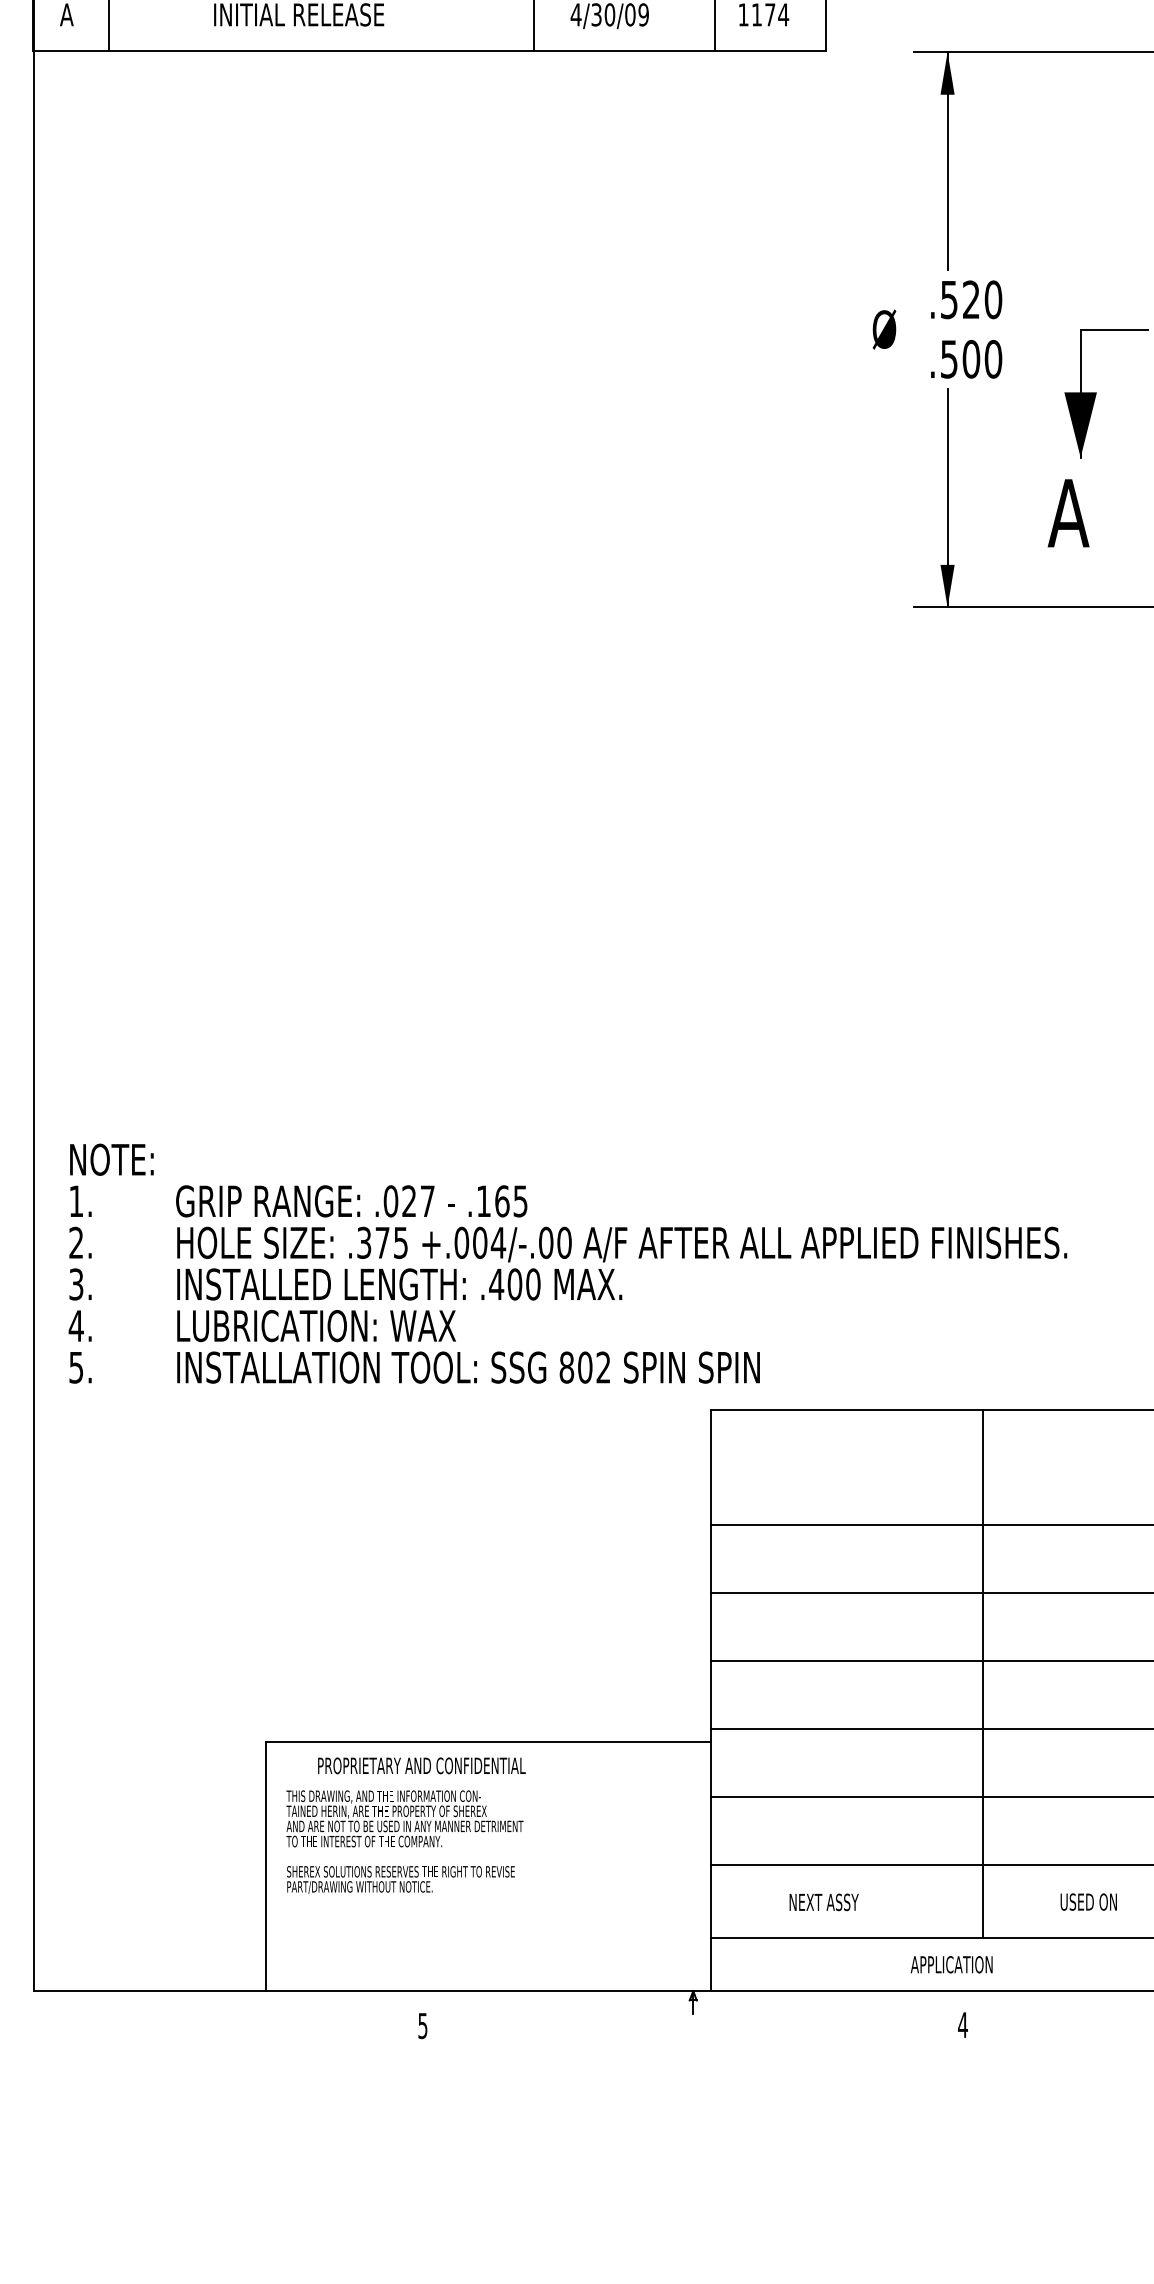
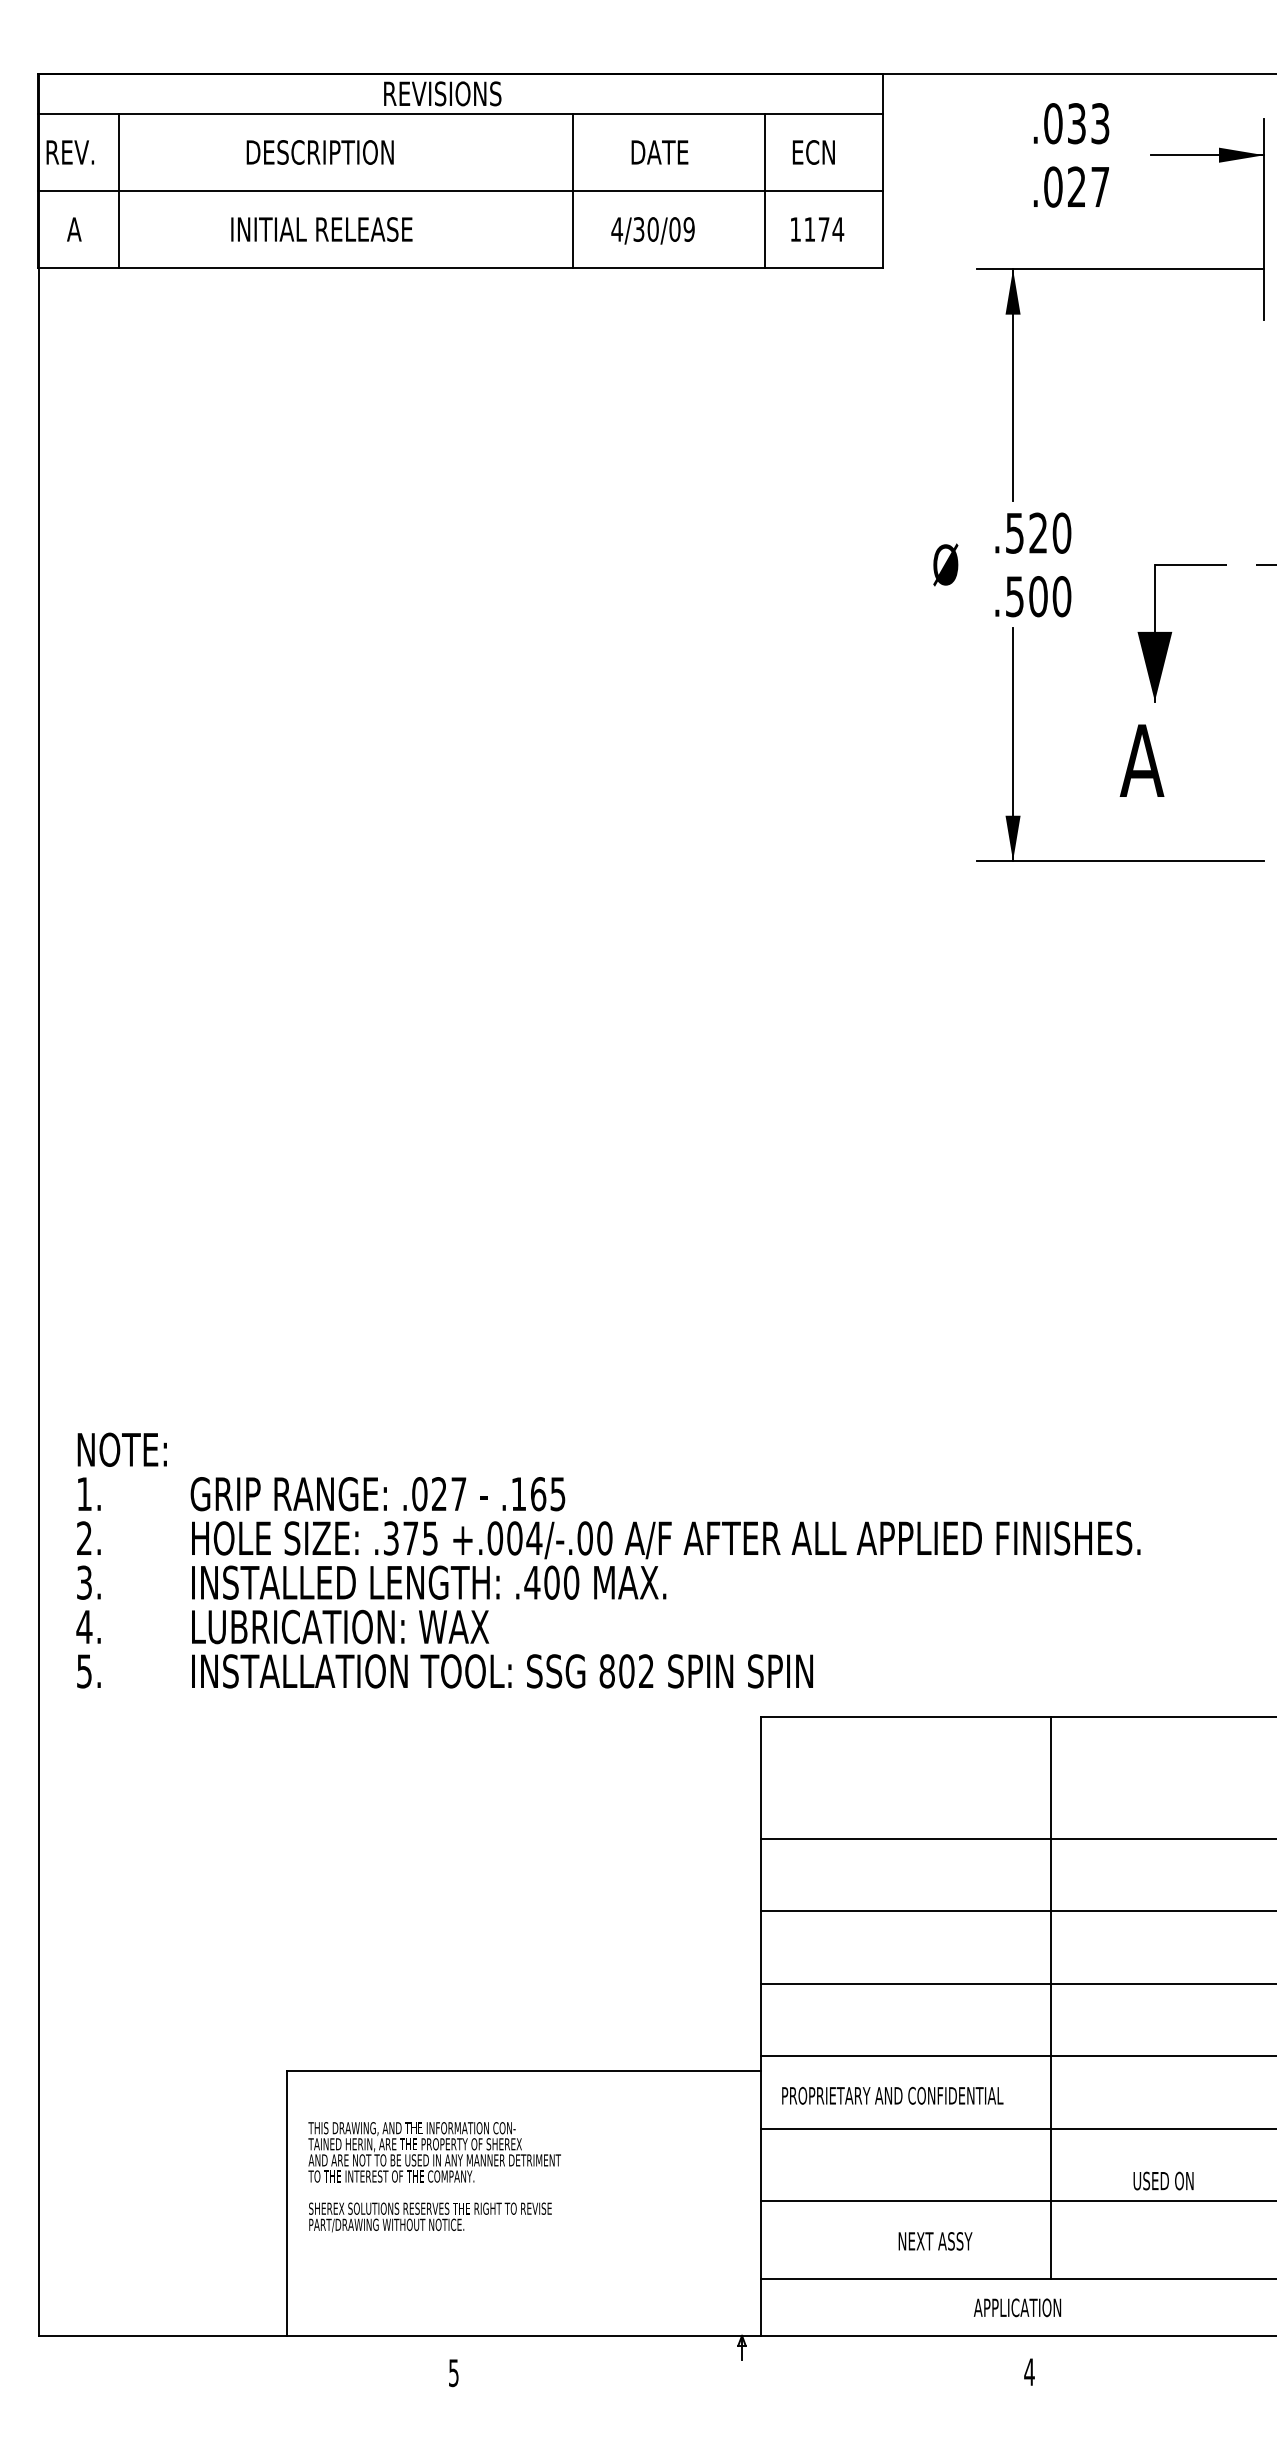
text: (421, 1765) -> (892, 2095), moved
text: (1088, 1901) -> (1163, 2180), moved
text: (824, 1902) -> (935, 2241), moved

